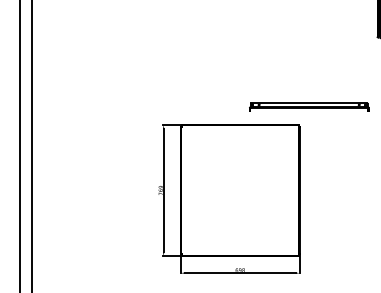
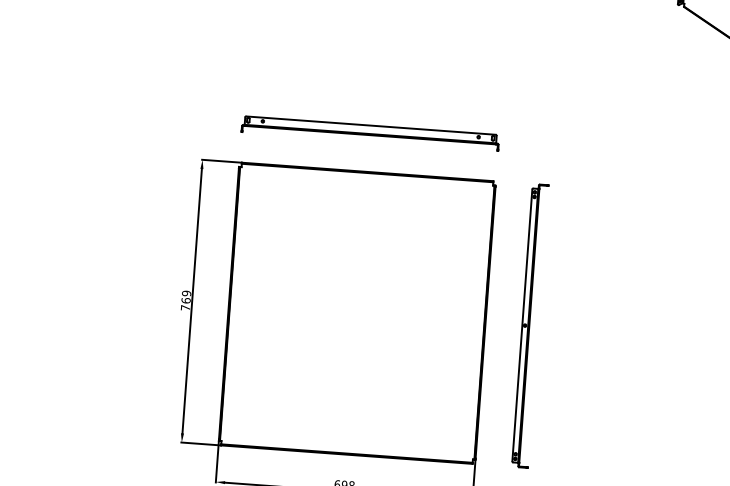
part: (309, 106) -> (371, 132), moved
part: (320, 190) -> (530, 325), added

